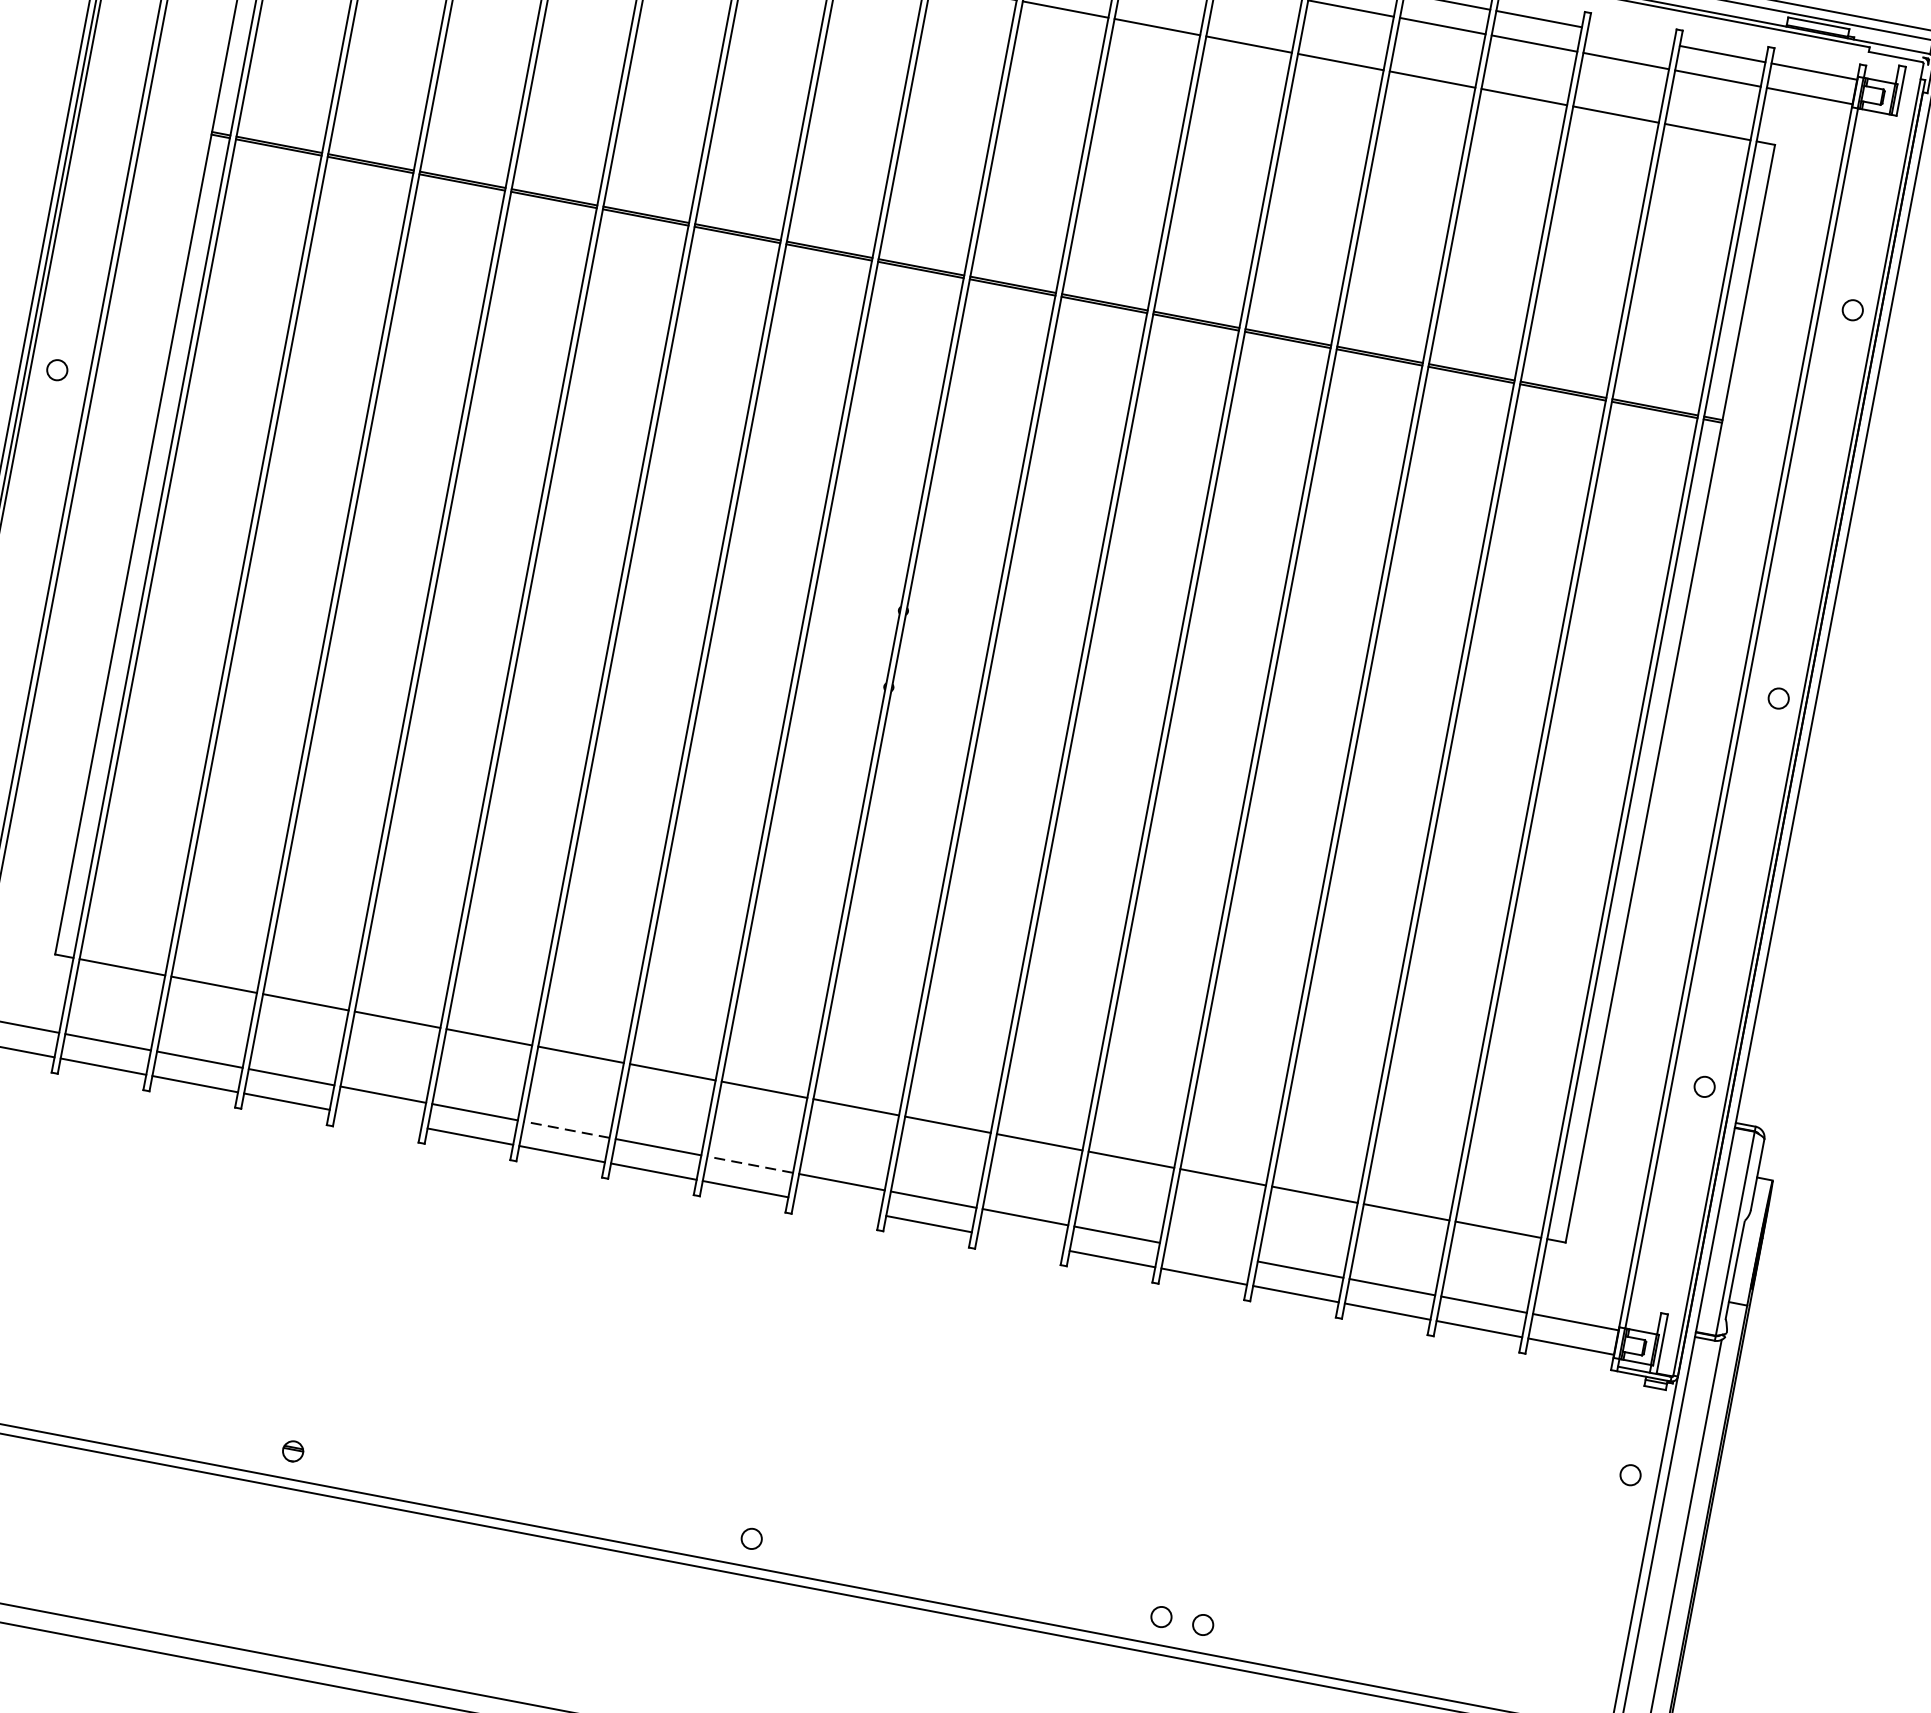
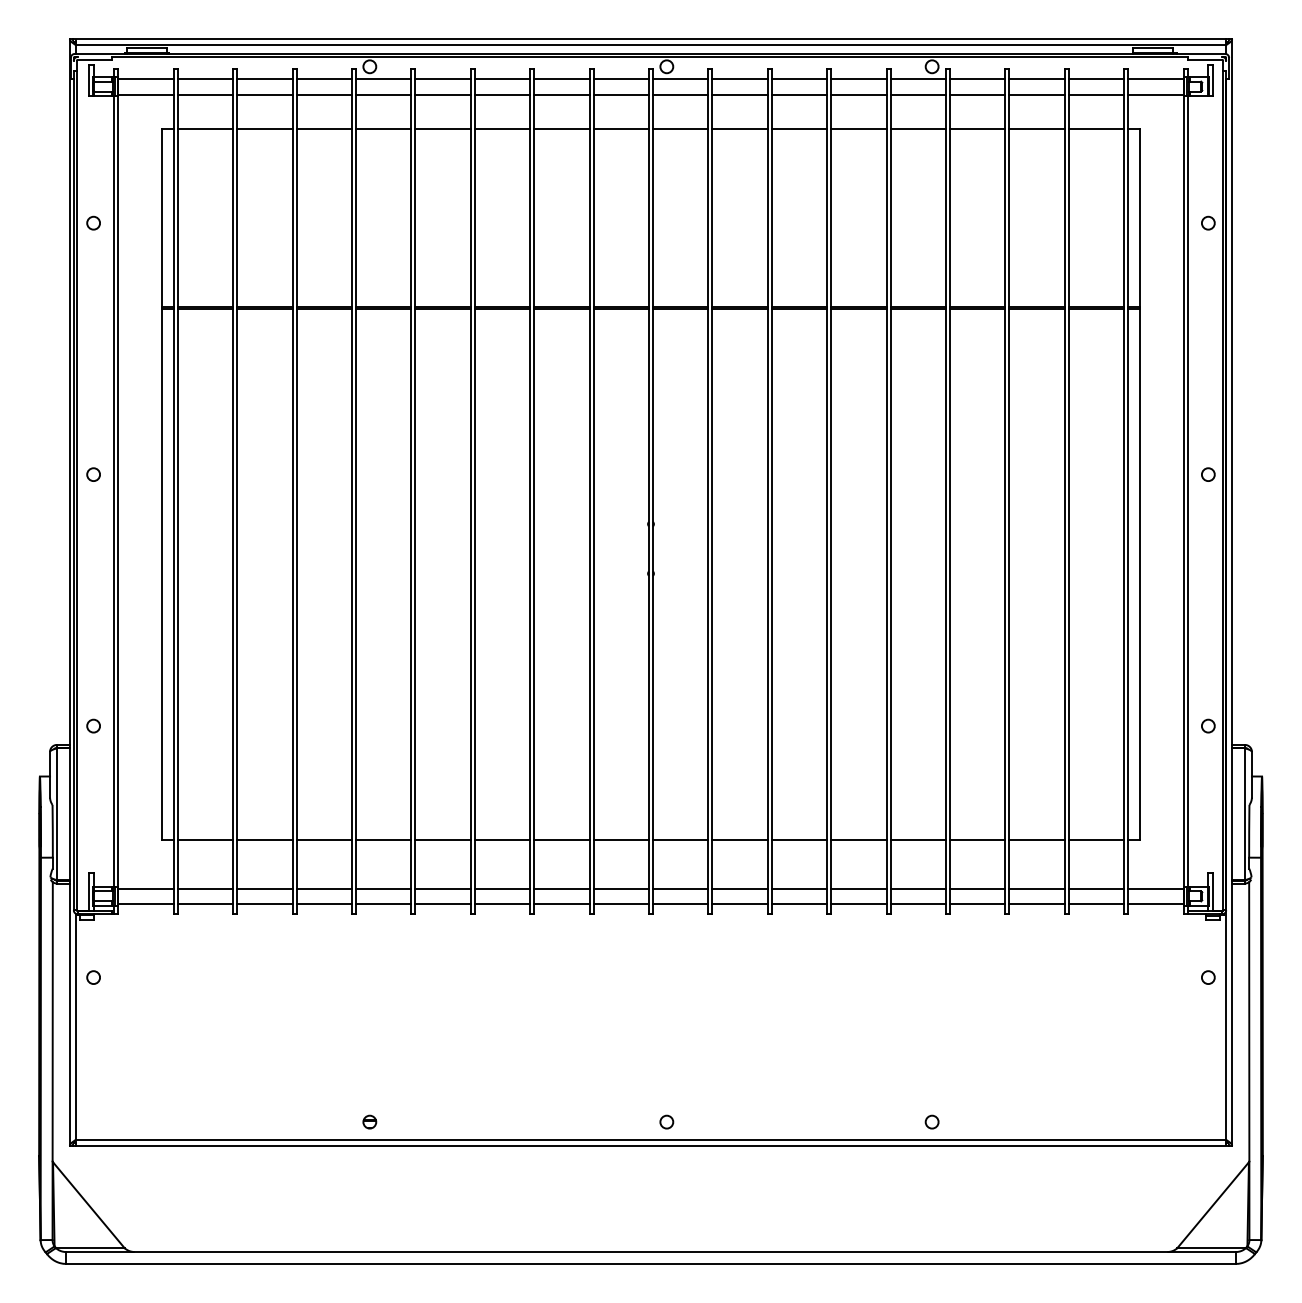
line: (1630, 36) -> (1036, 78), added
line: (378, 1119) -> (383, 904), added
line: (566, 1129) -> (502, 888), dashed -> solid
line: (750, 1164) -> (621, 888), dashed -> solid
line: (836, 1206) -> (680, 904), added
line: (1020, 1241) -> (799, 904), added
line: (1209, 1252) -> (918, 888), added
circle: (1202, 1623) -> (958, 1121), removed

